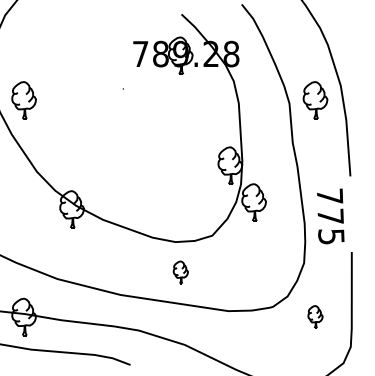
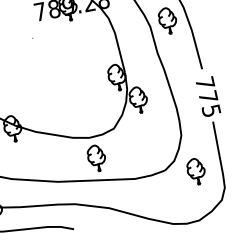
text: (330, 216) -> (208, 96), moved
part: (180, 272) -> (96, 158), size x1.67
part: (315, 316) -> (196, 171), size x1.67

